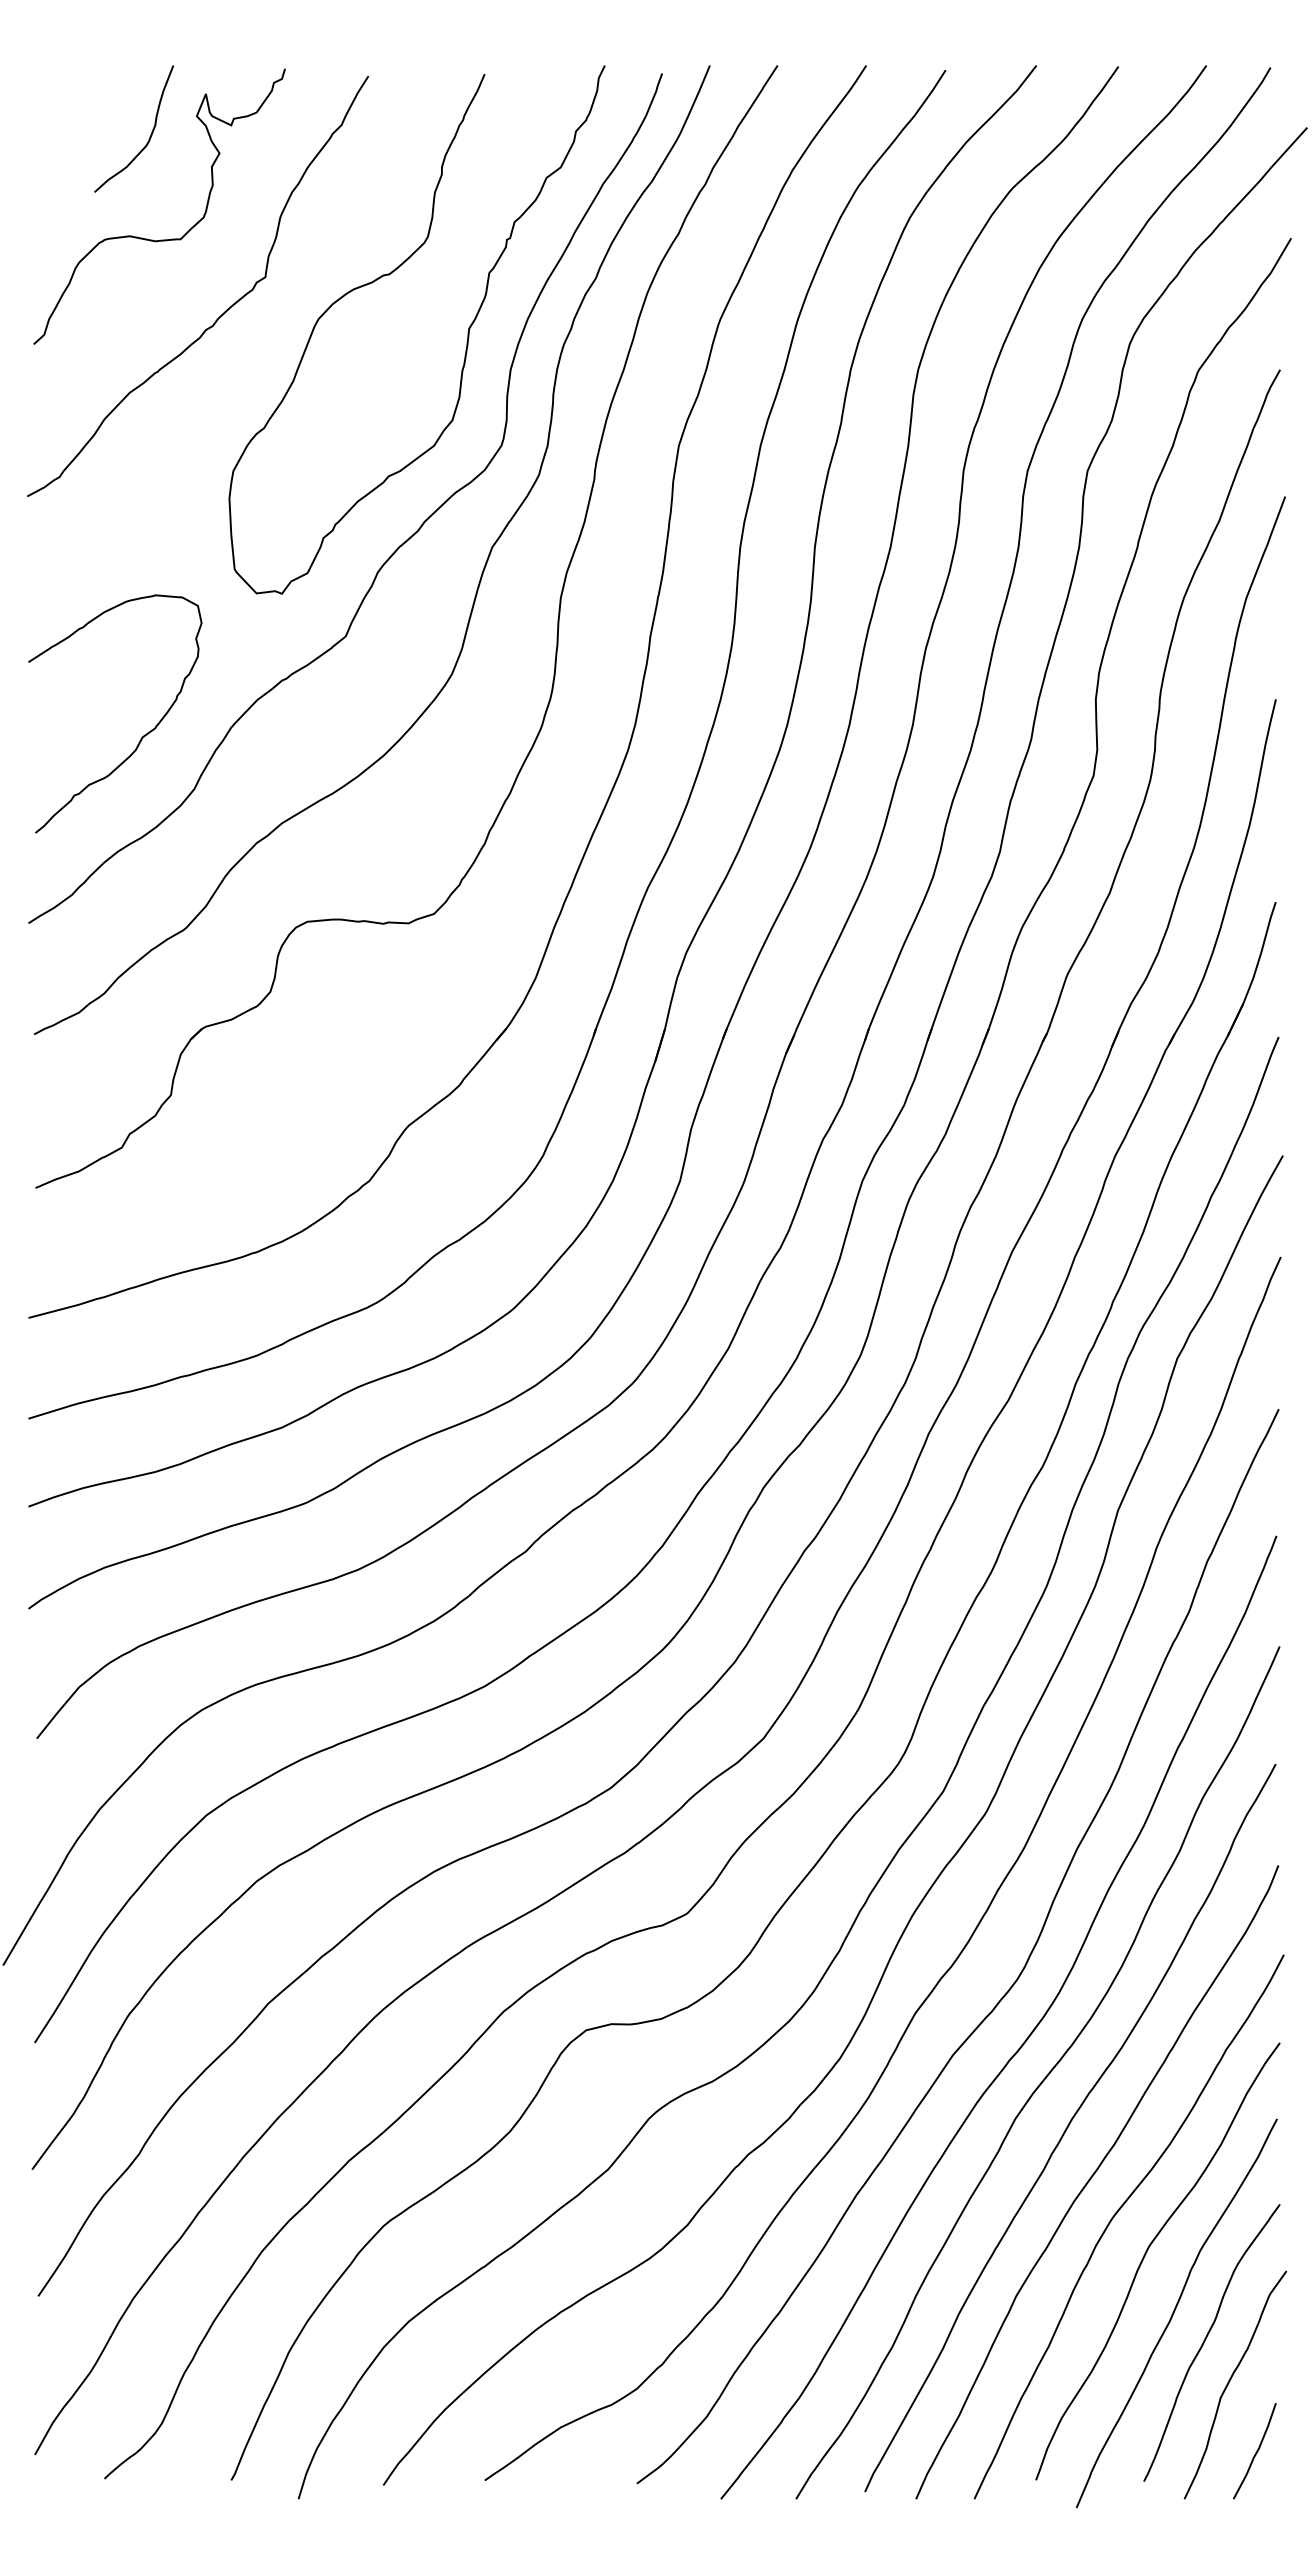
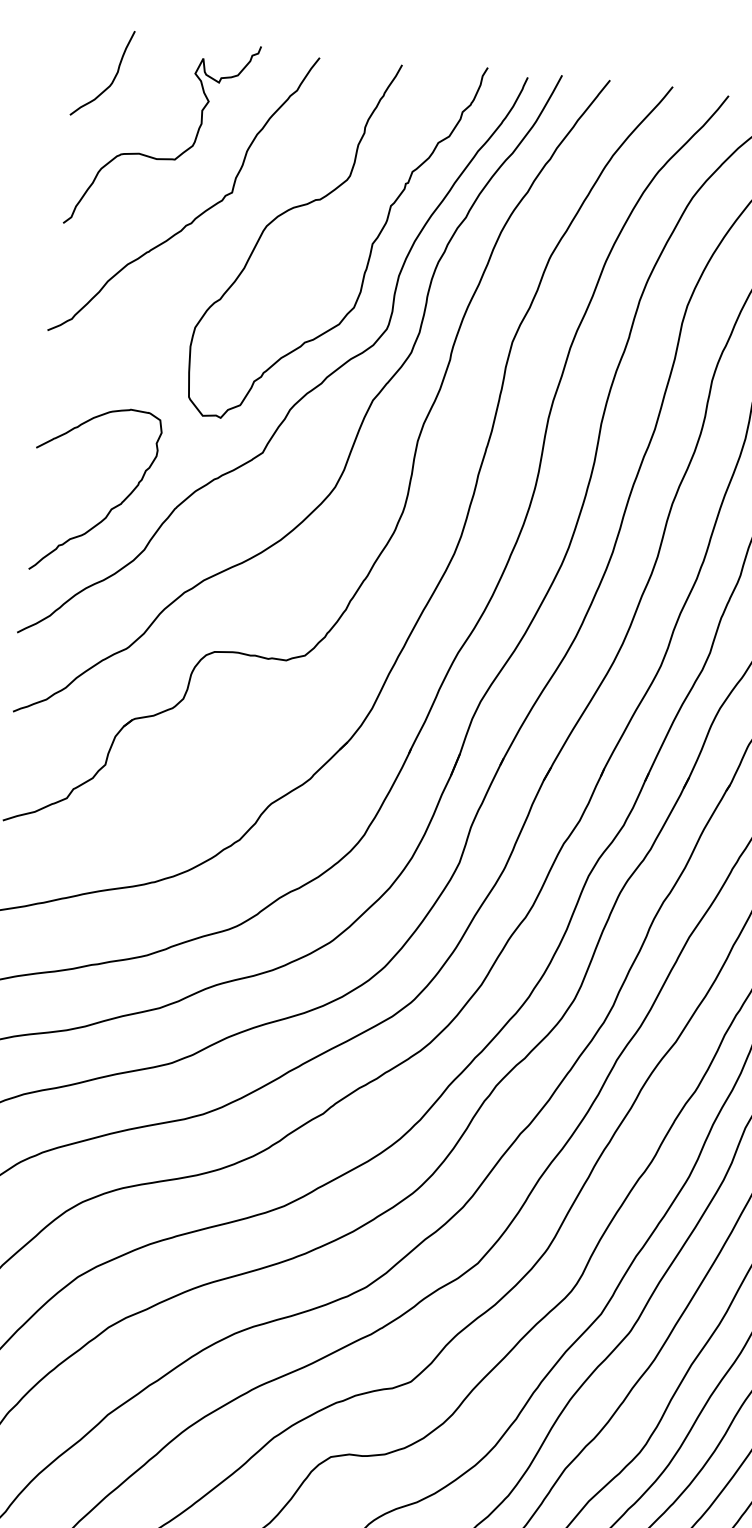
curve: (149, 136) -> (112, 79), moved

